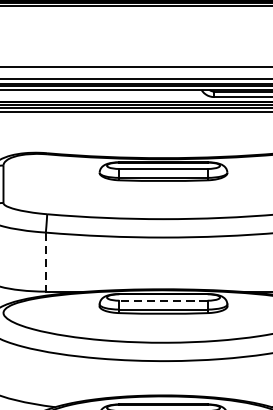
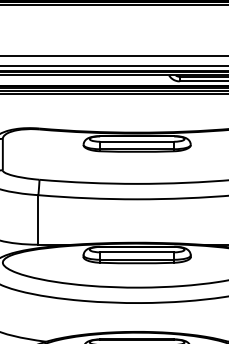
line: (45, 261) -> (38, 219), dashed -> solid
line: (162, 300) -> (136, 252), dashed -> solid

